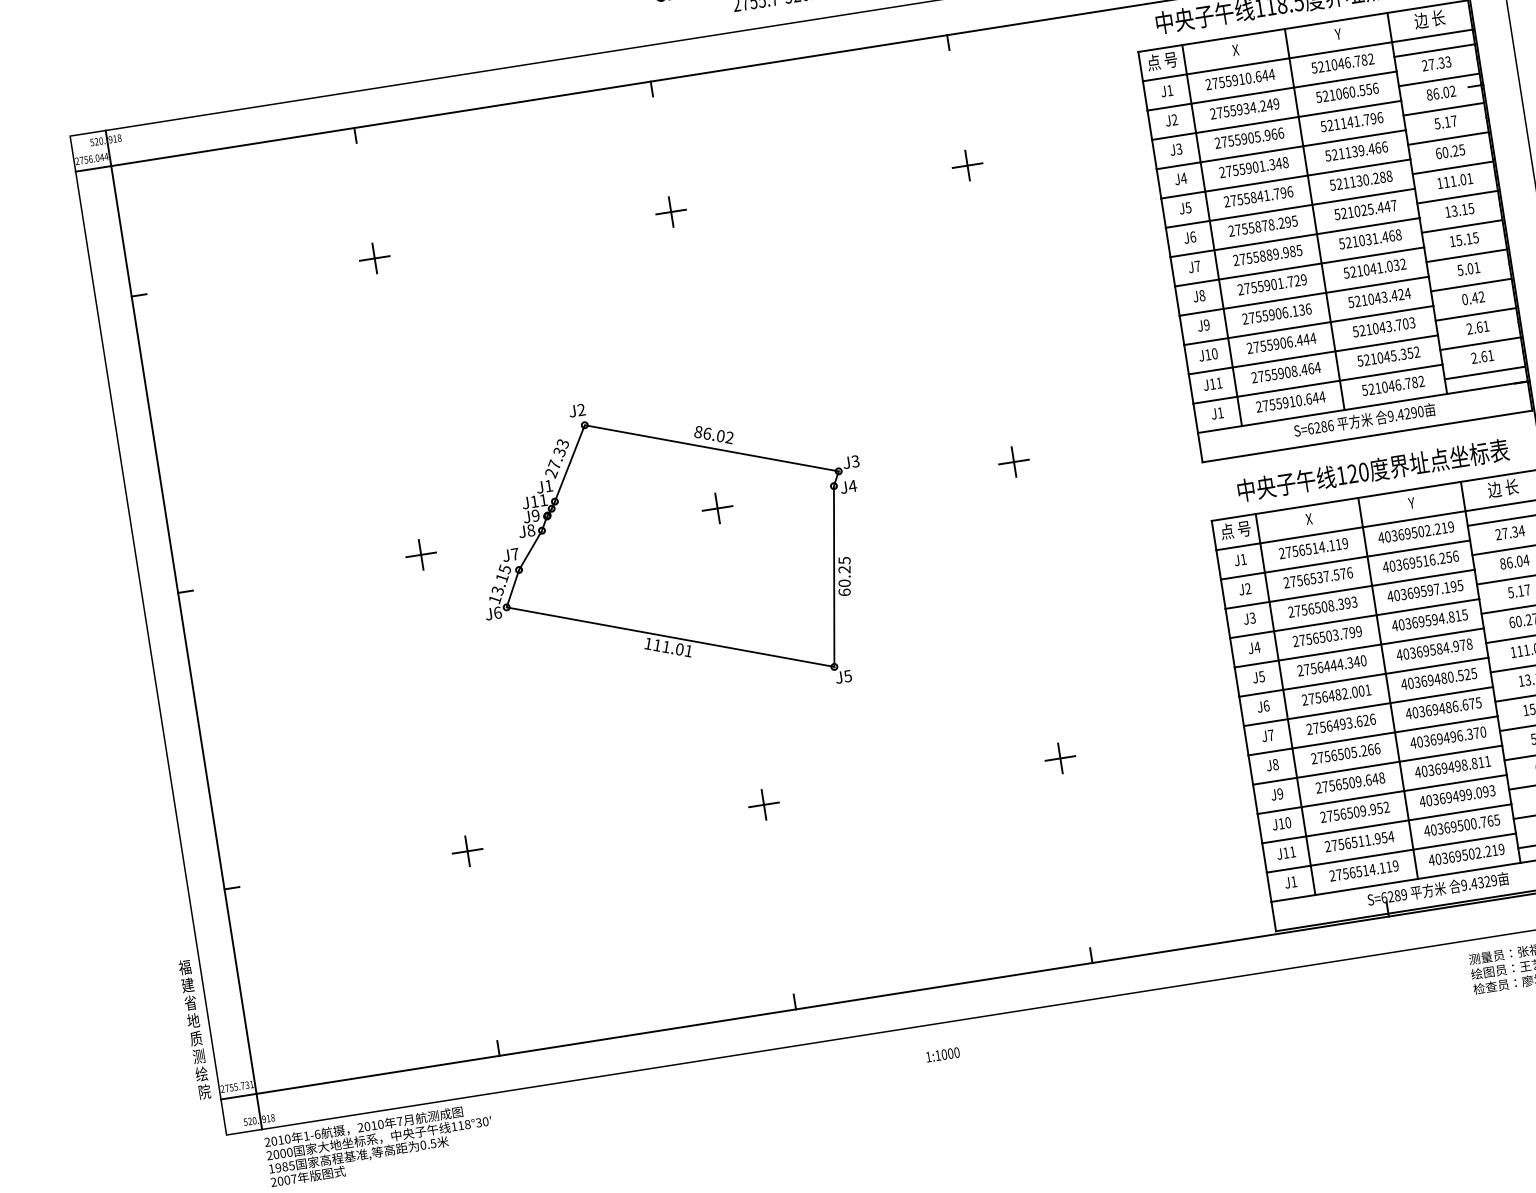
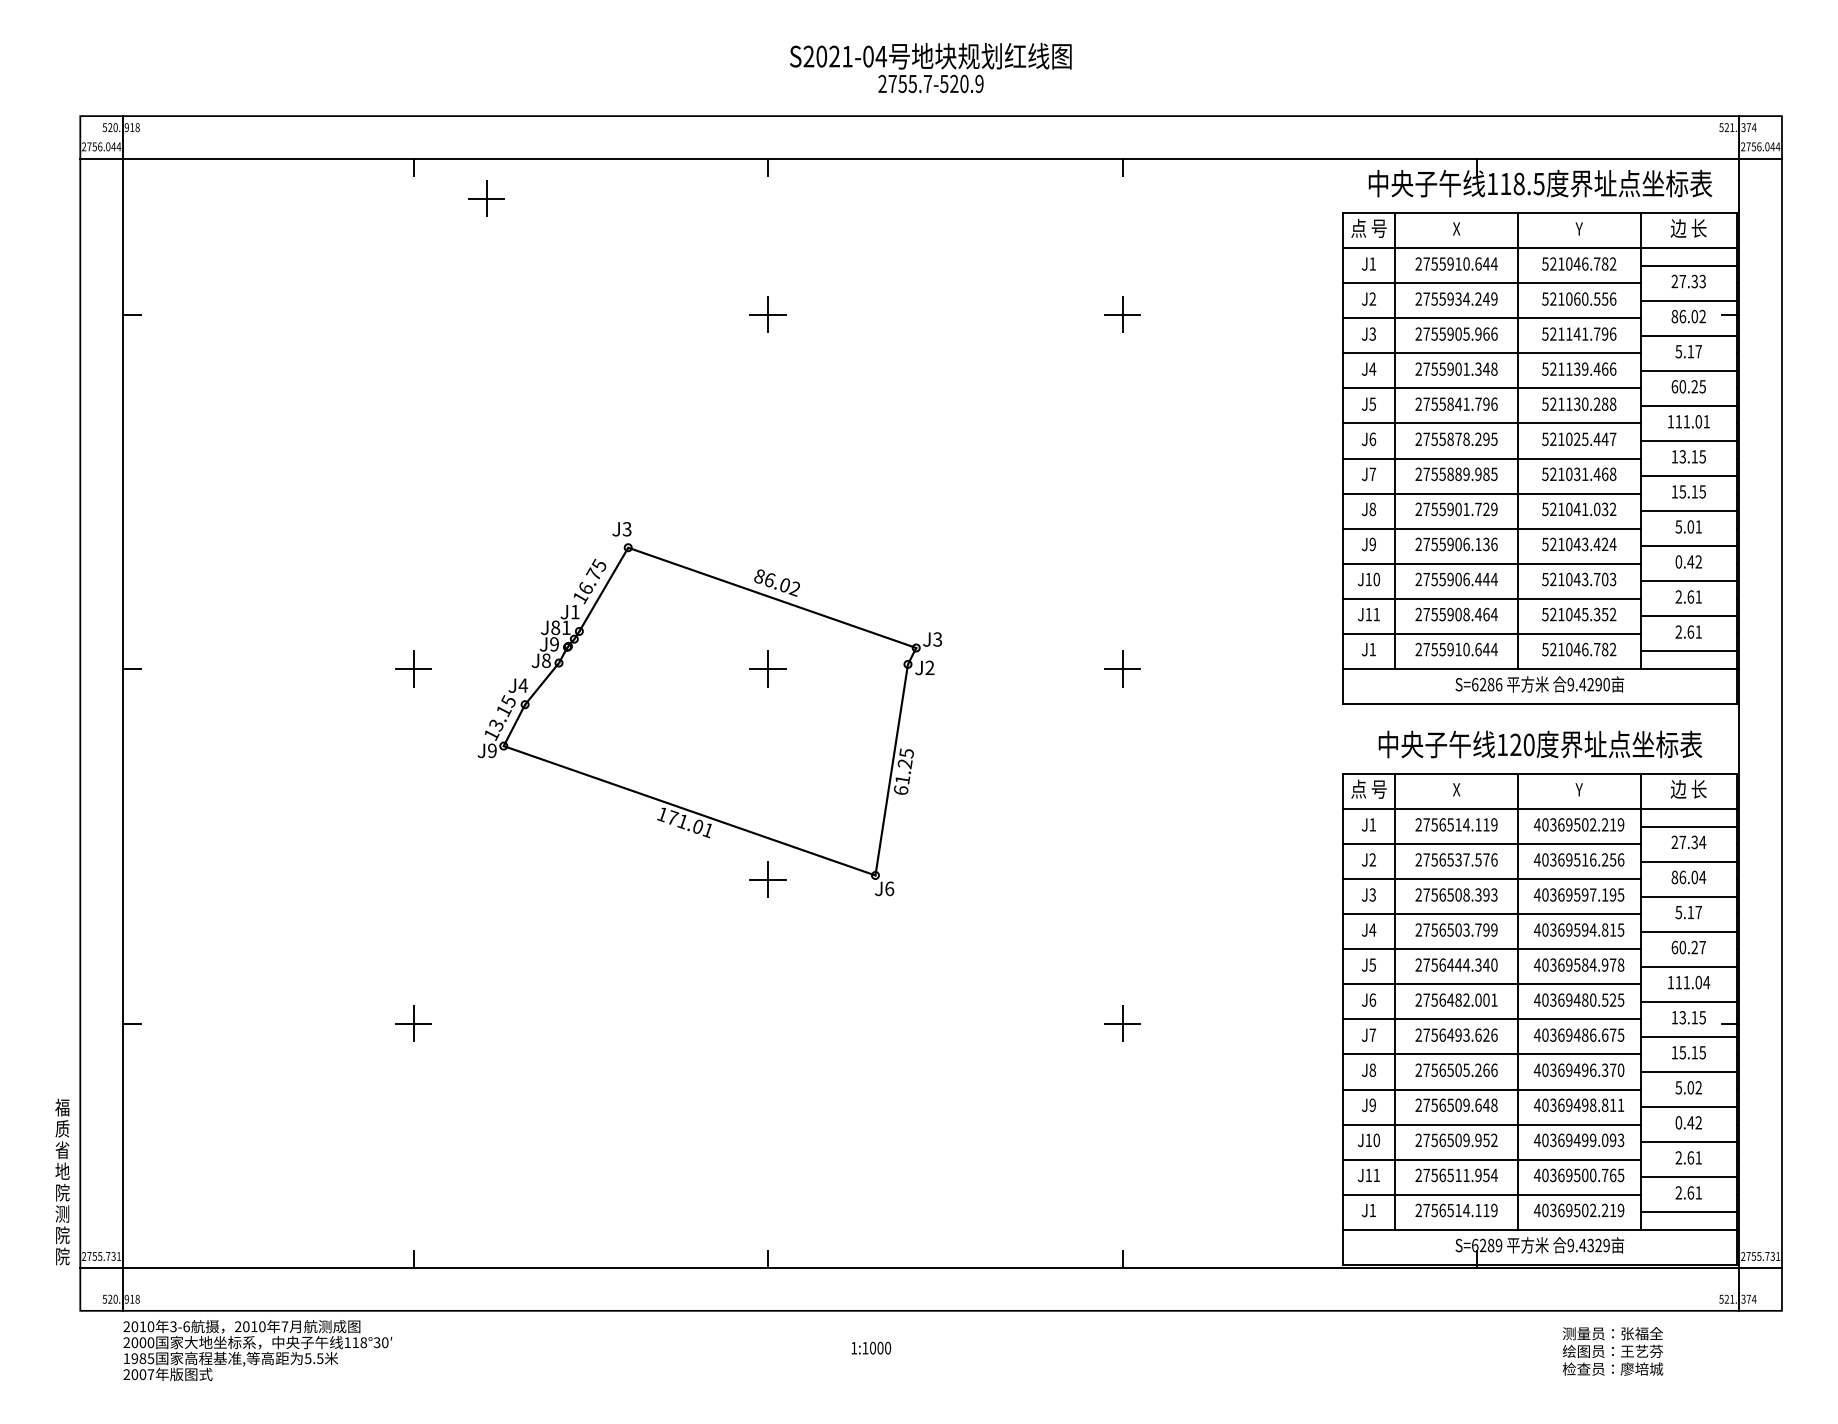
part: (374, 258) -> (486, 198), moved
text: (580, 410) -> (626, 529), J2 -> J3
text: (556, 458) -> (589, 581), 27.33 -> 16.75
text: (852, 485) -> (929, 667), J4 -> J2
text: (534, 501) -> (555, 627), J11 -> J81
text: (515, 554) -> (523, 685), J7 -> J4
text: (844, 583) -> (902, 779), 60.25 -> 61.25
text: (497, 612) -> (492, 750), J6 -> J9
text: (657, 644) -> (673, 817), 111.01 -> 171.01
text: (847, 675) -> (889, 888), J5 -> J6
part: (763, 804) -> (767, 879), moved
text: (187, 984) -> (62, 1128), 建 -> 质
text: (196, 1038) -> (62, 1192), 质 -> 院
text: (943, 1054) -> (871, 1347), moved
text: (201, 1074) -> (62, 1235), 绘 -> 院
text: (306, 1135) -> (173, 1326), 1-6 -> 3-6
text: (422, 1145) -> (307, 1358), 0.5 -> 5.5

